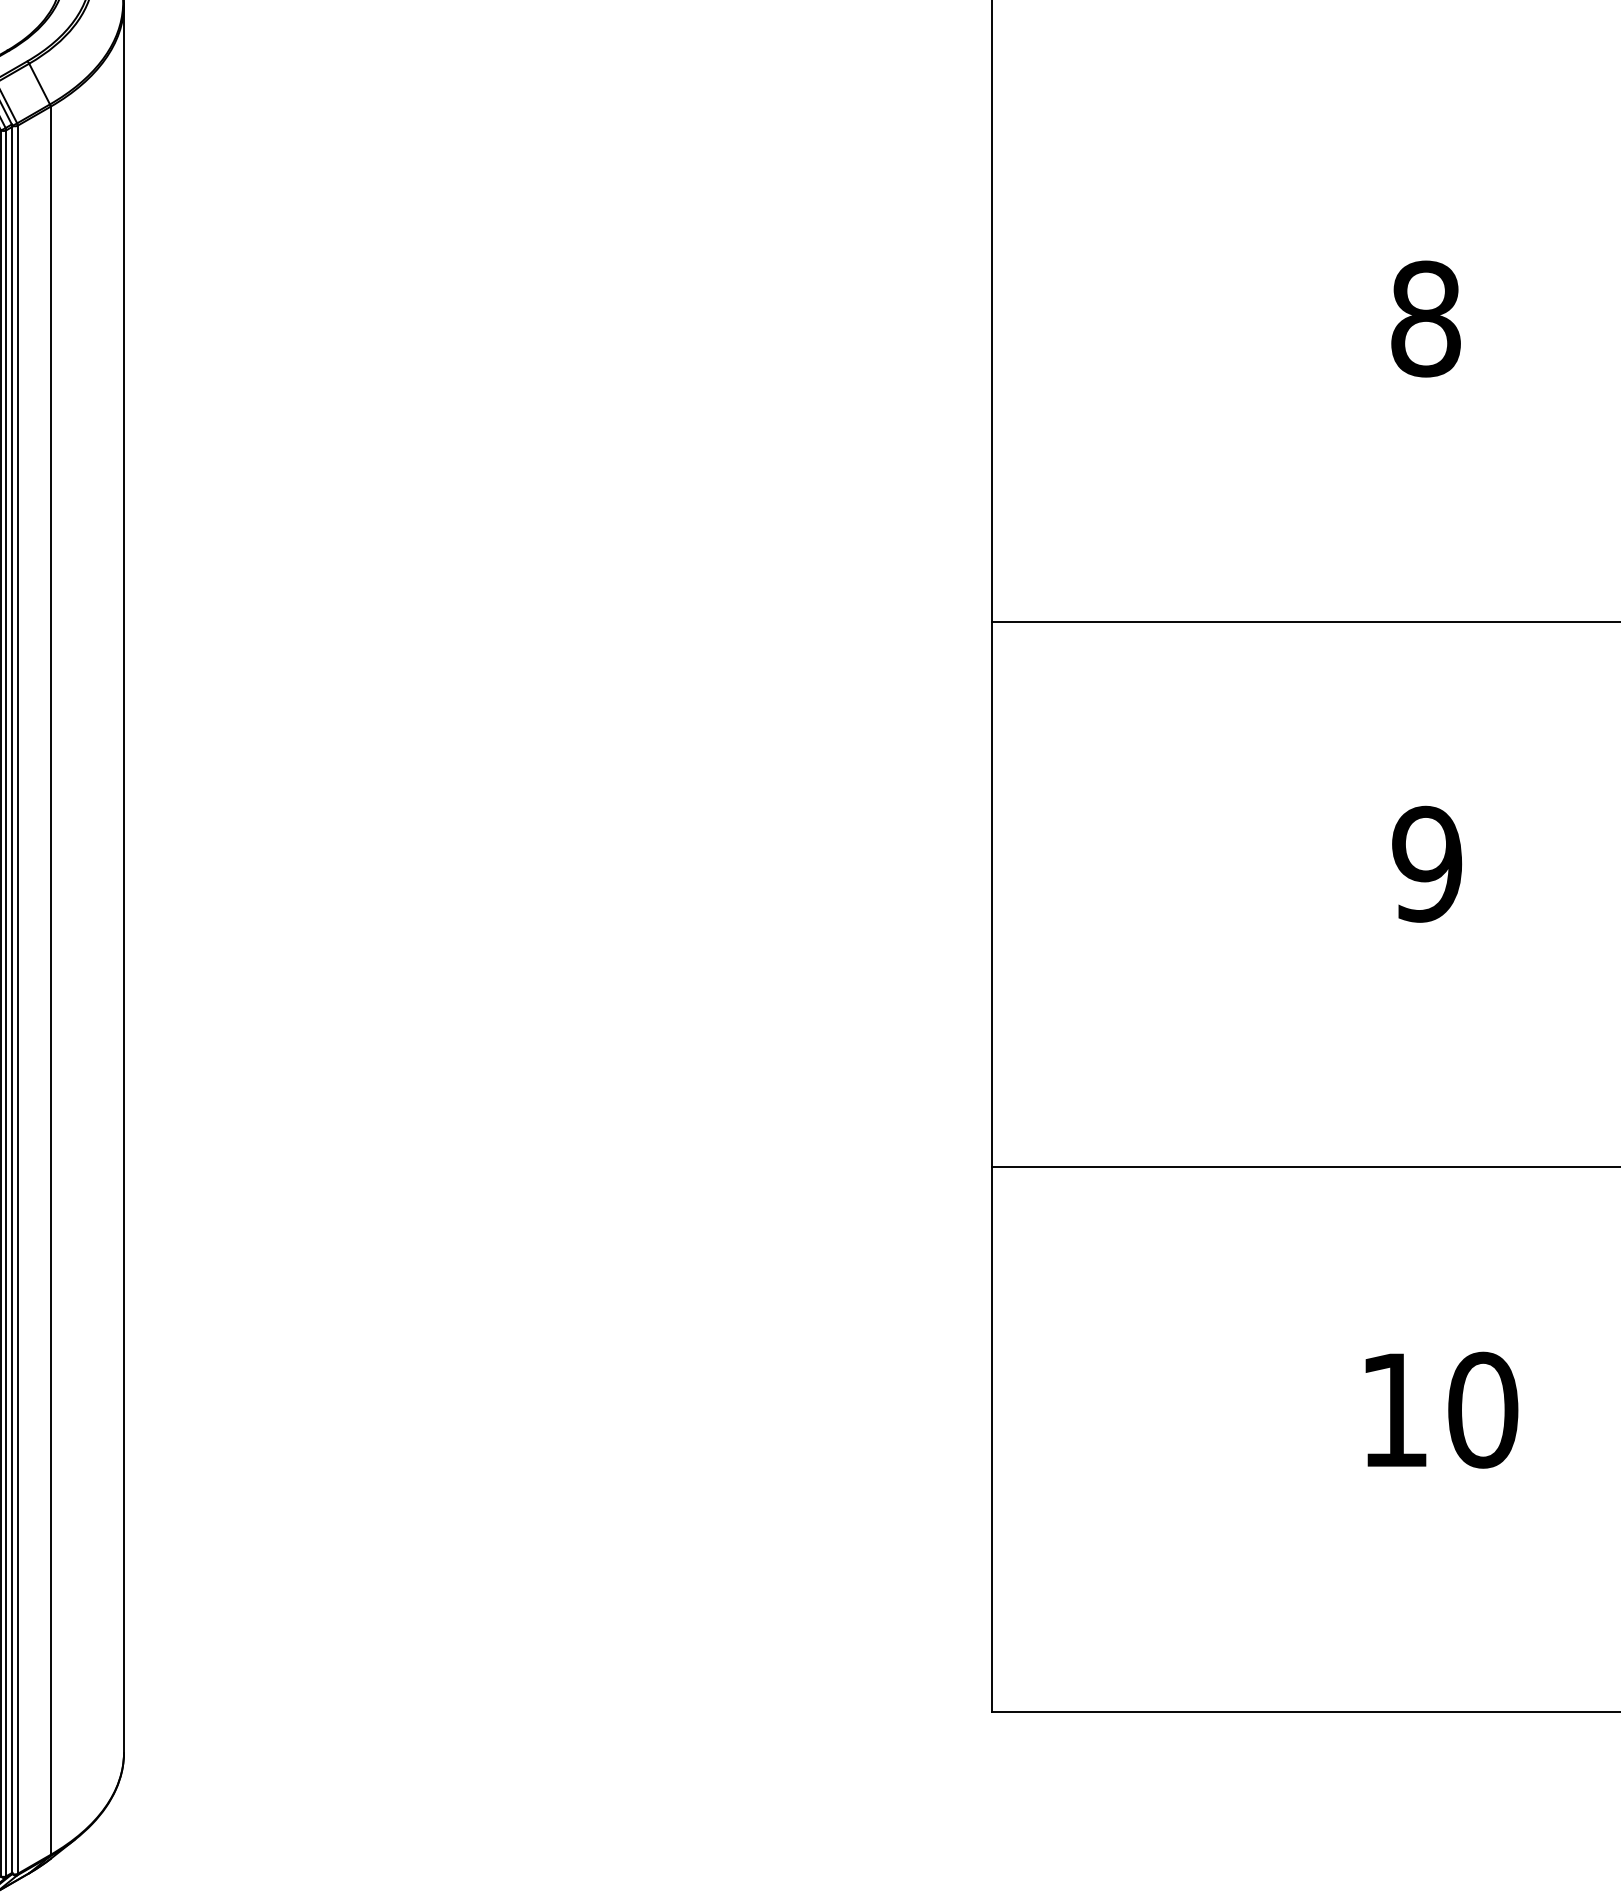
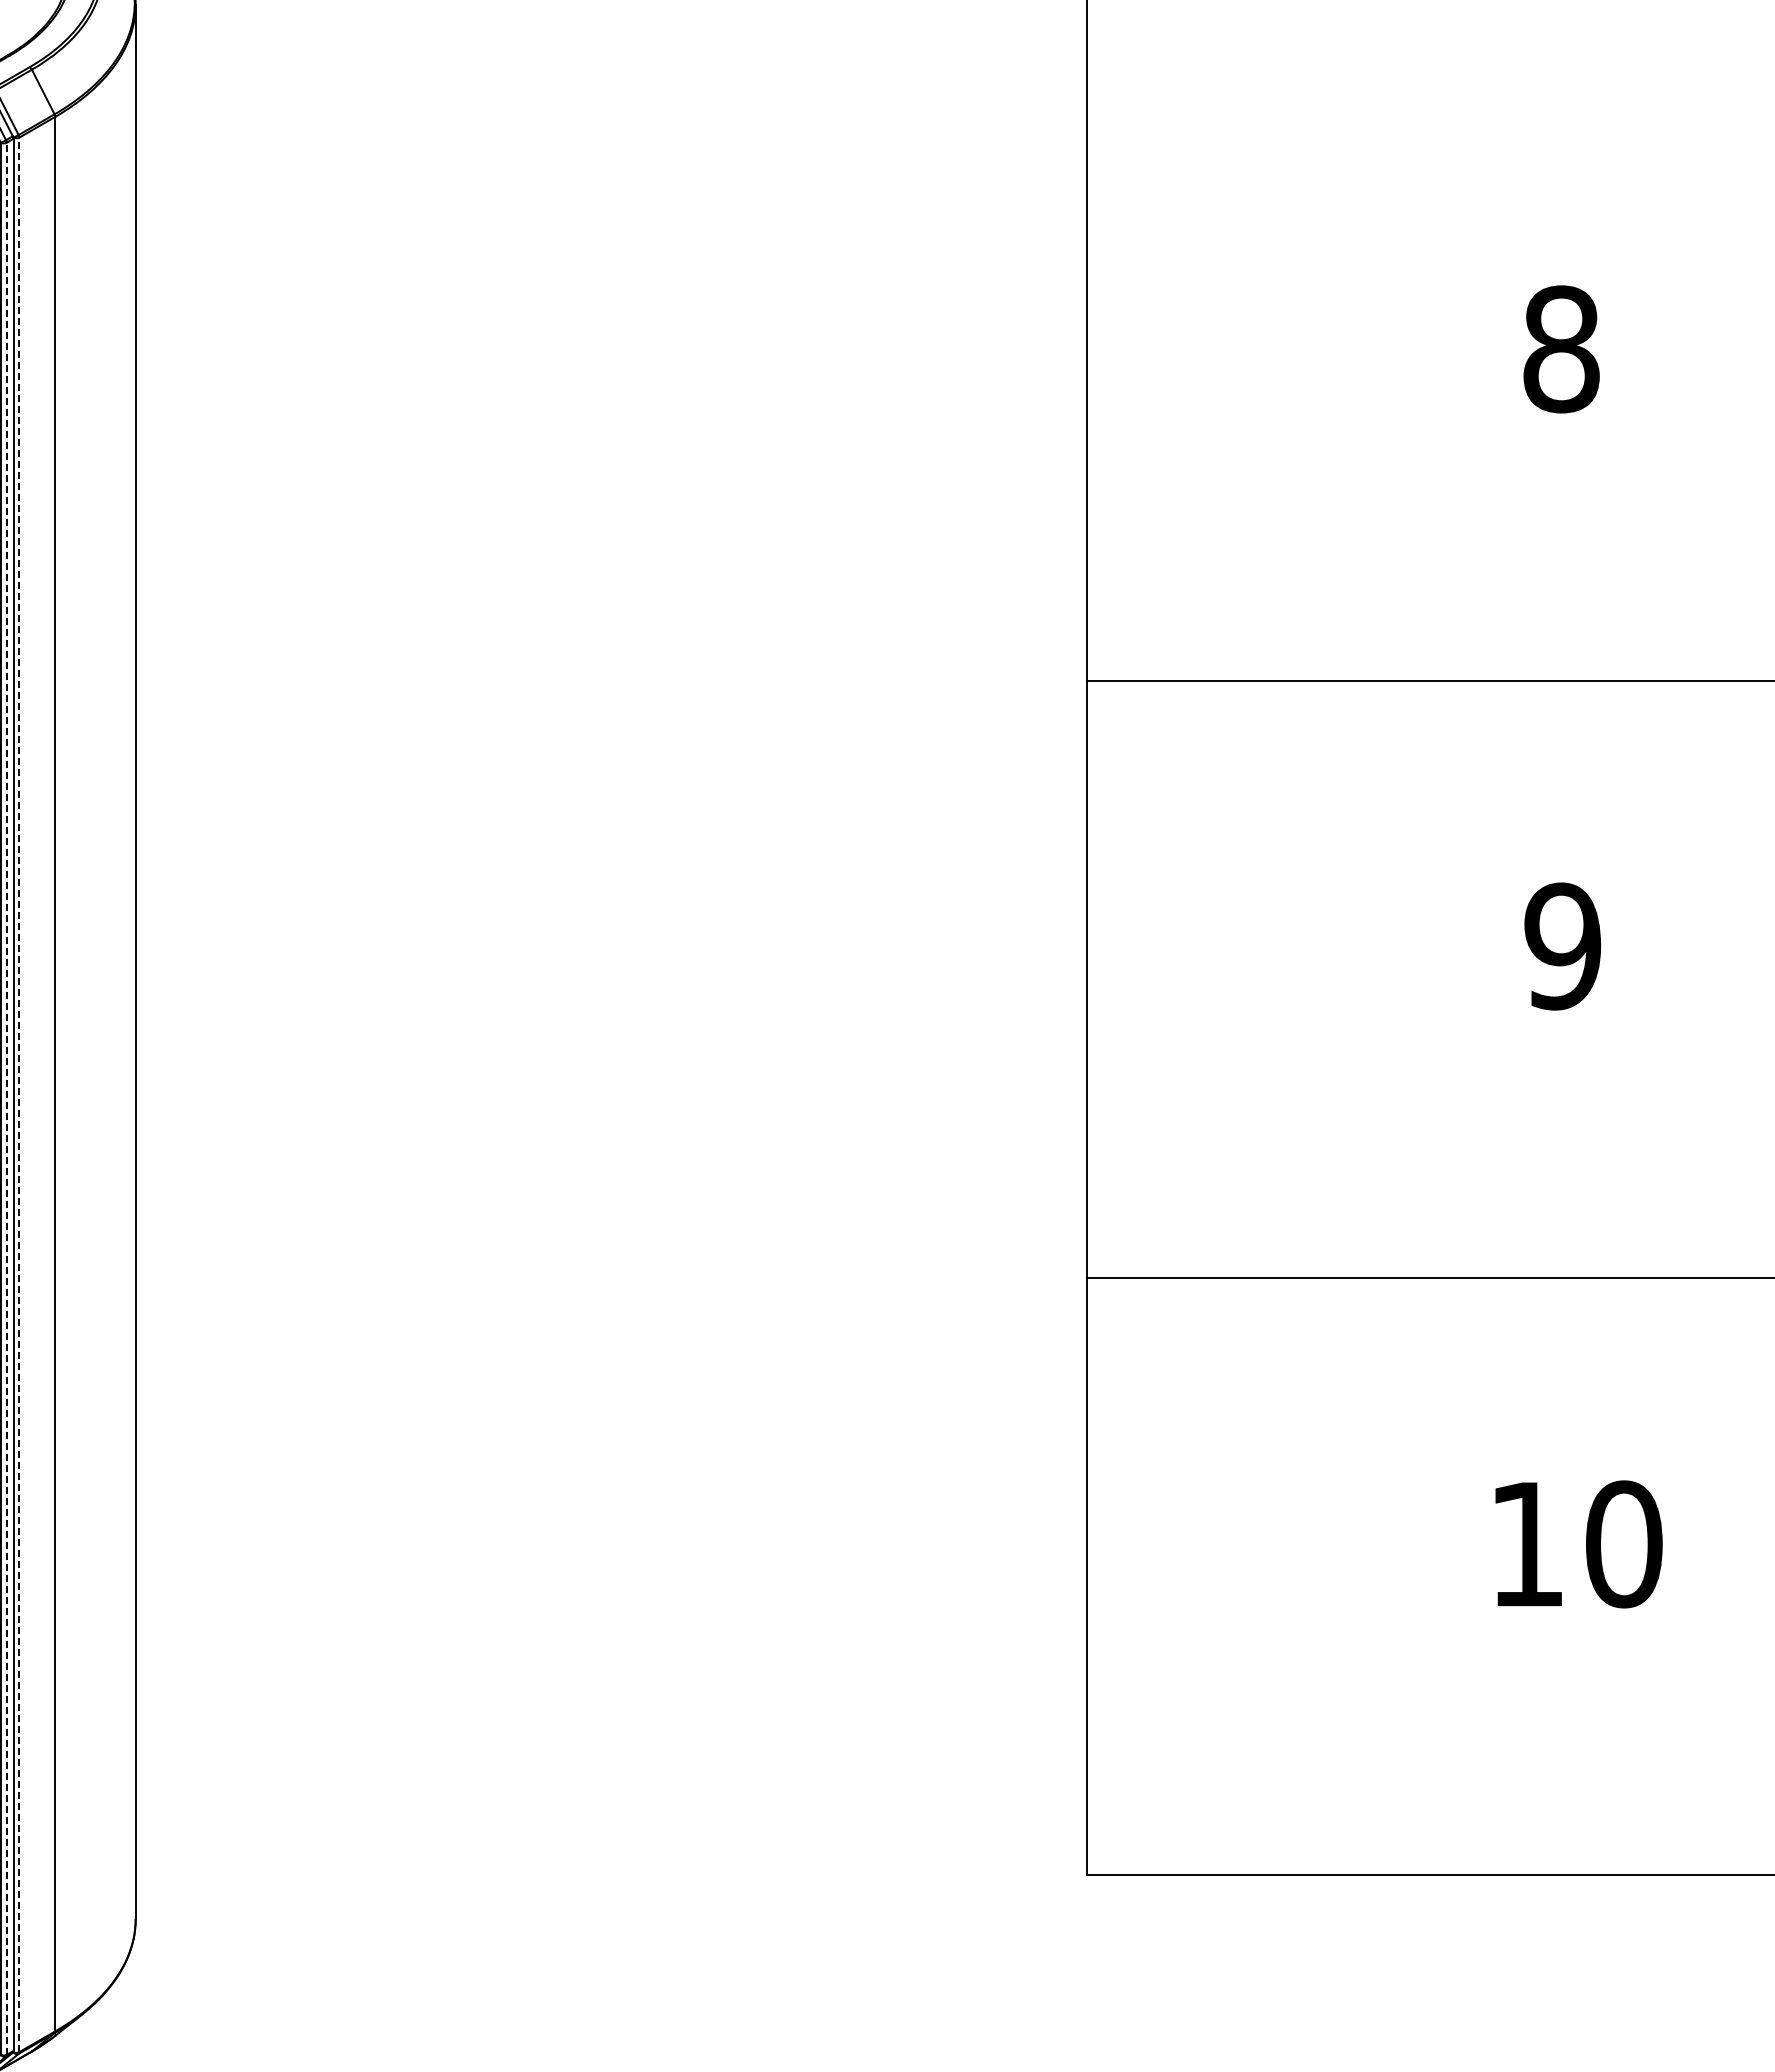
line: (17, 999) -> (19, 1094), solid -> dashed
line: (6, 1003) -> (6, 1098), solid -> dashed

